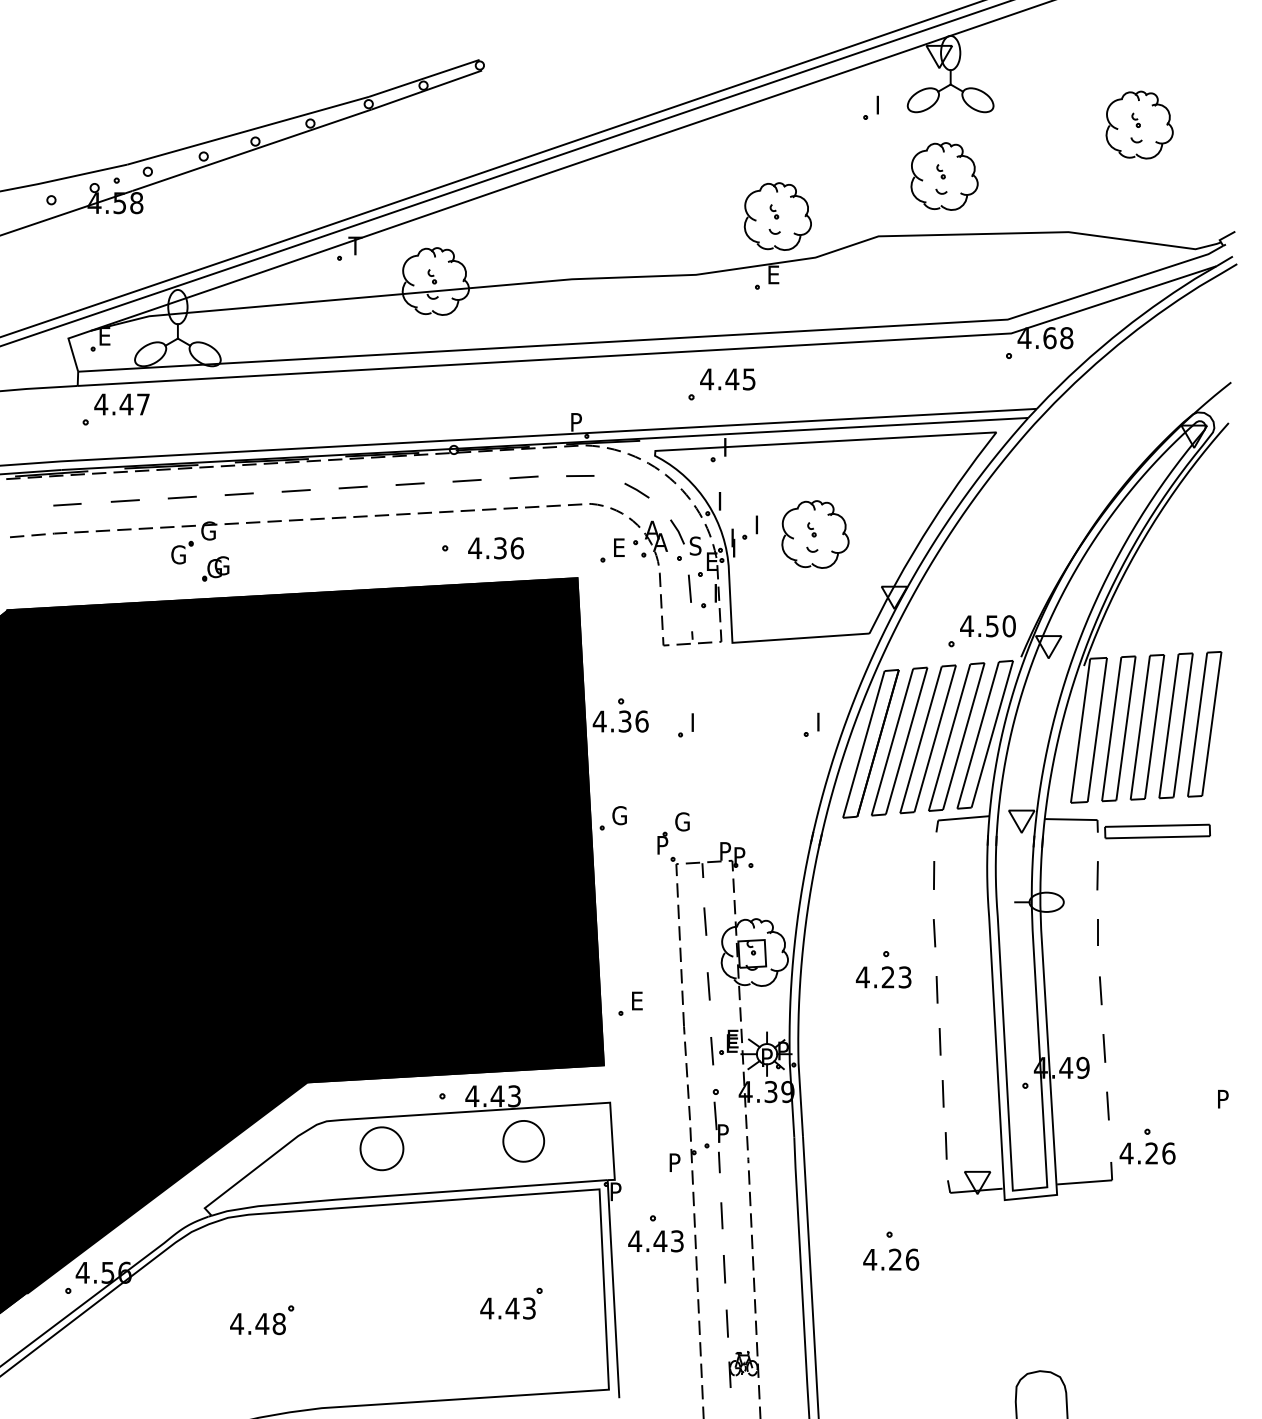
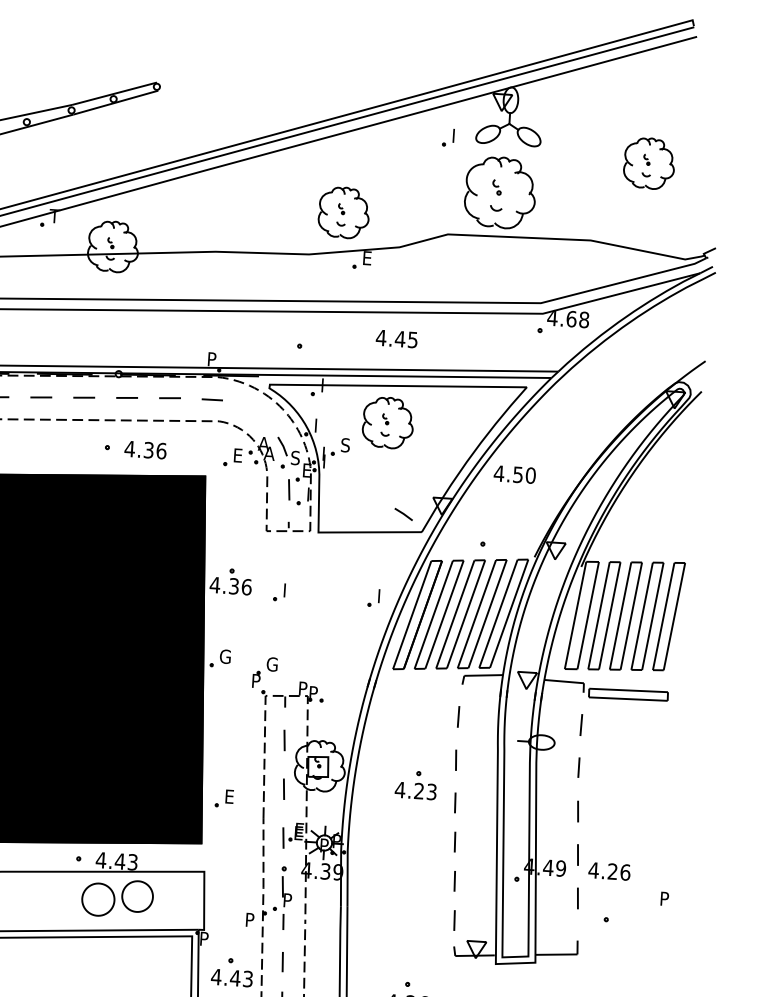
part: (944, 176) -> (500, 192), size x1.4
part: (777, 216) -> (343, 212), moved
text: (727, 379) -> (396, 339), moved
line: (636, 490) -> (403, 514), moved
text: (760, 524) -> (345, 445), I -> S
part: (815, 534) -> (388, 422), moved
text: (987, 626) -> (514, 474), moved
part: (381, 1148) -> (98, 899), moved
text: (1147, 1153) -> (609, 871), moved

